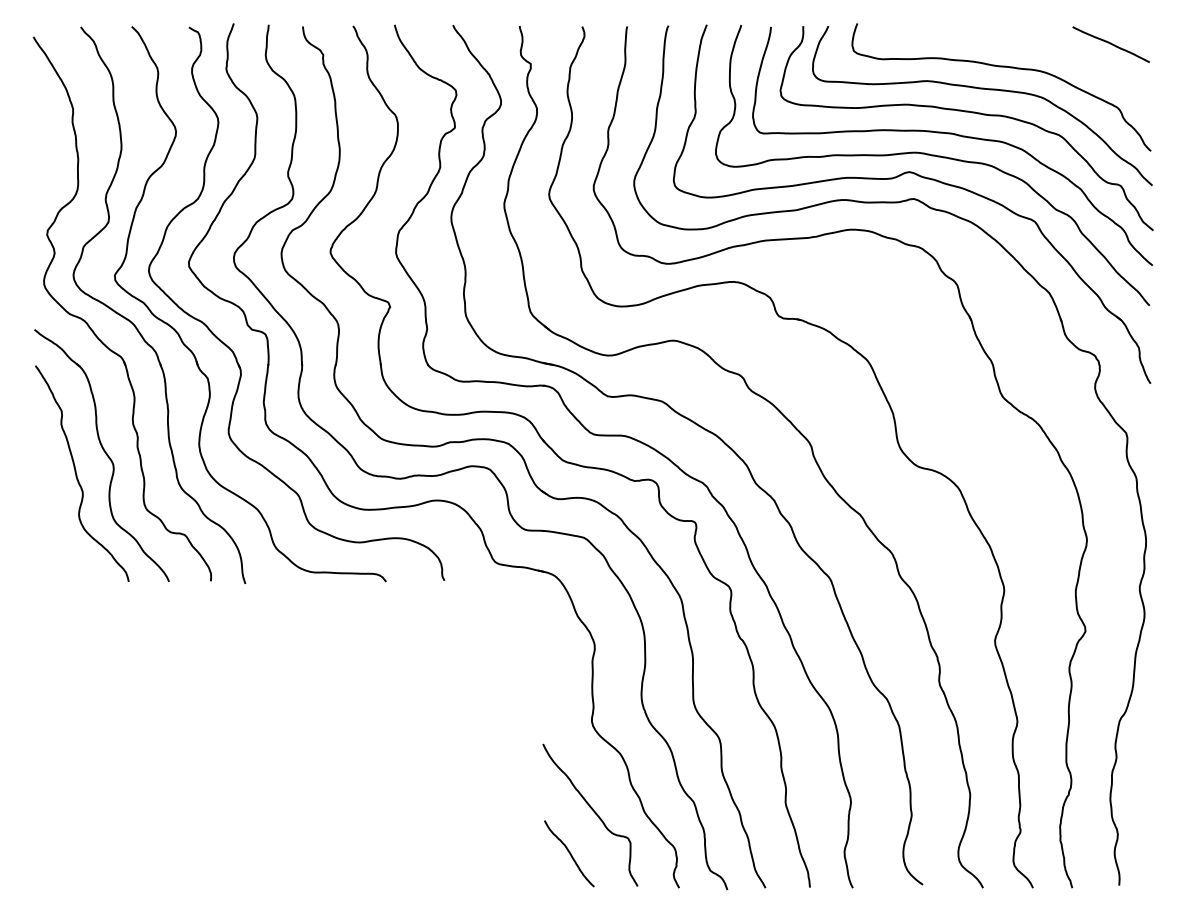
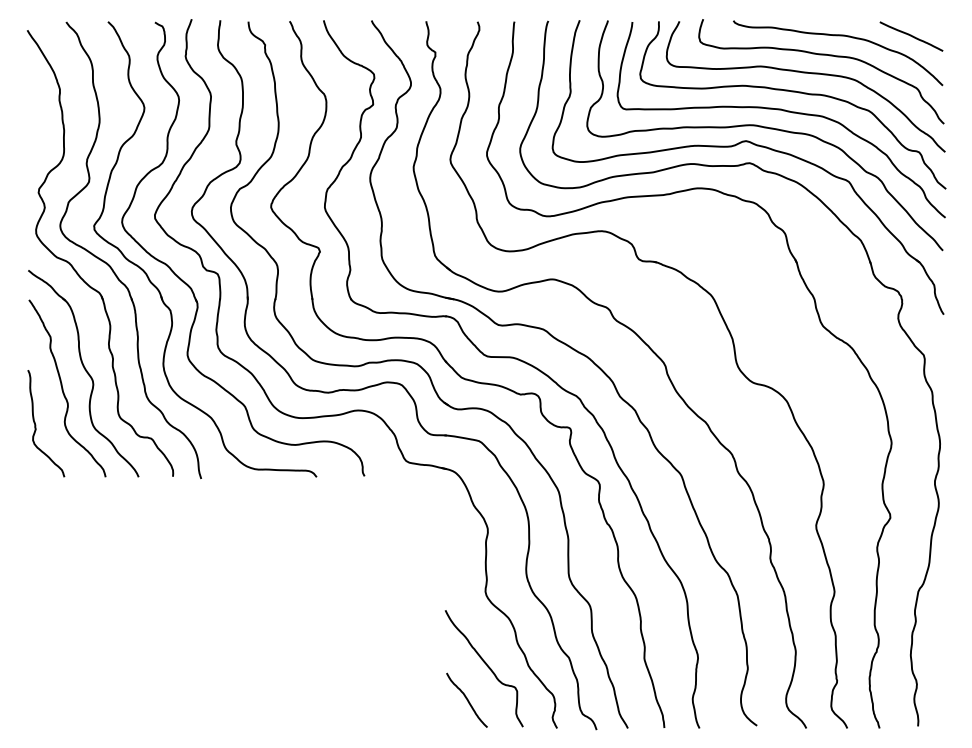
curve: (1024, 44) -> (840, 36), added
curve: (43, 516) -> (35, 423), added

